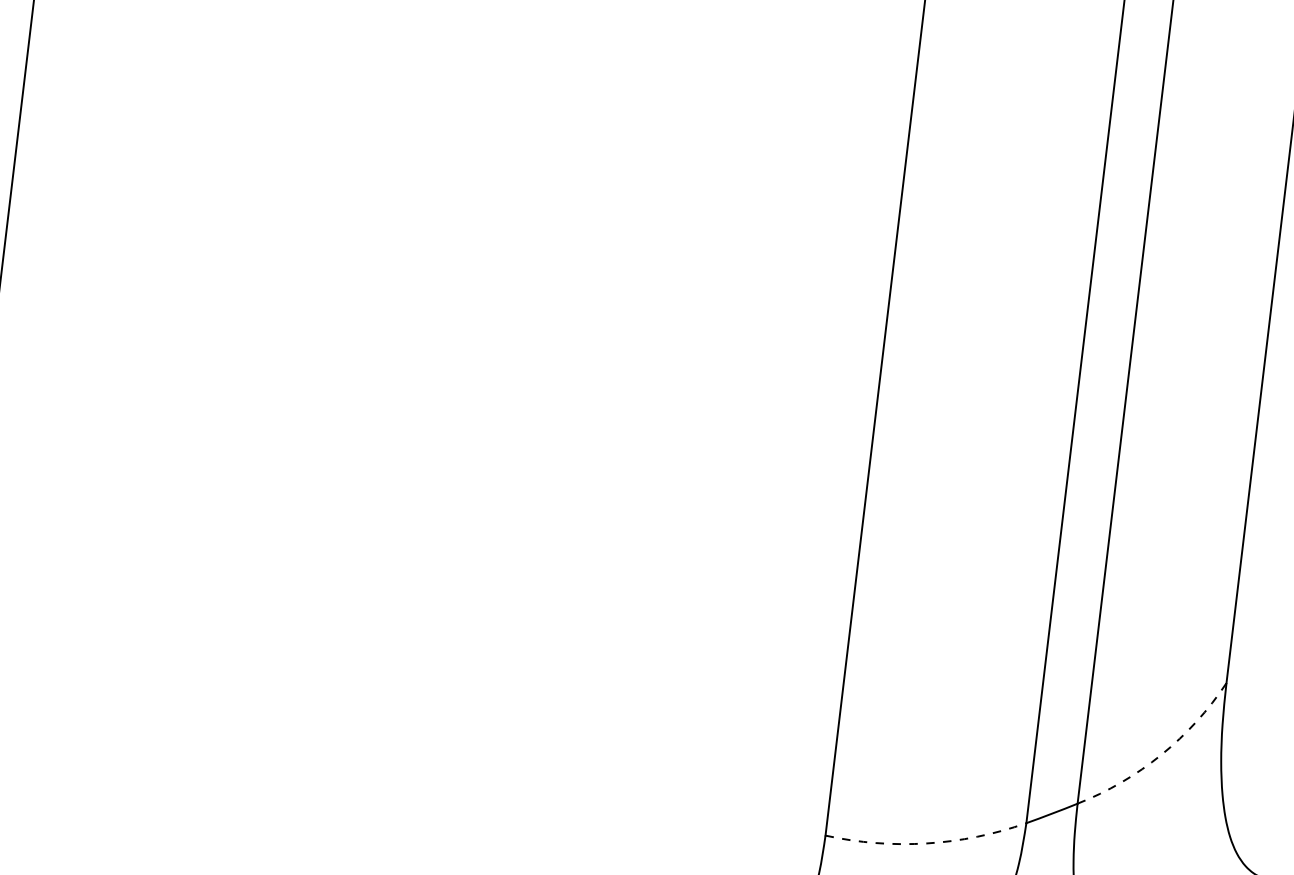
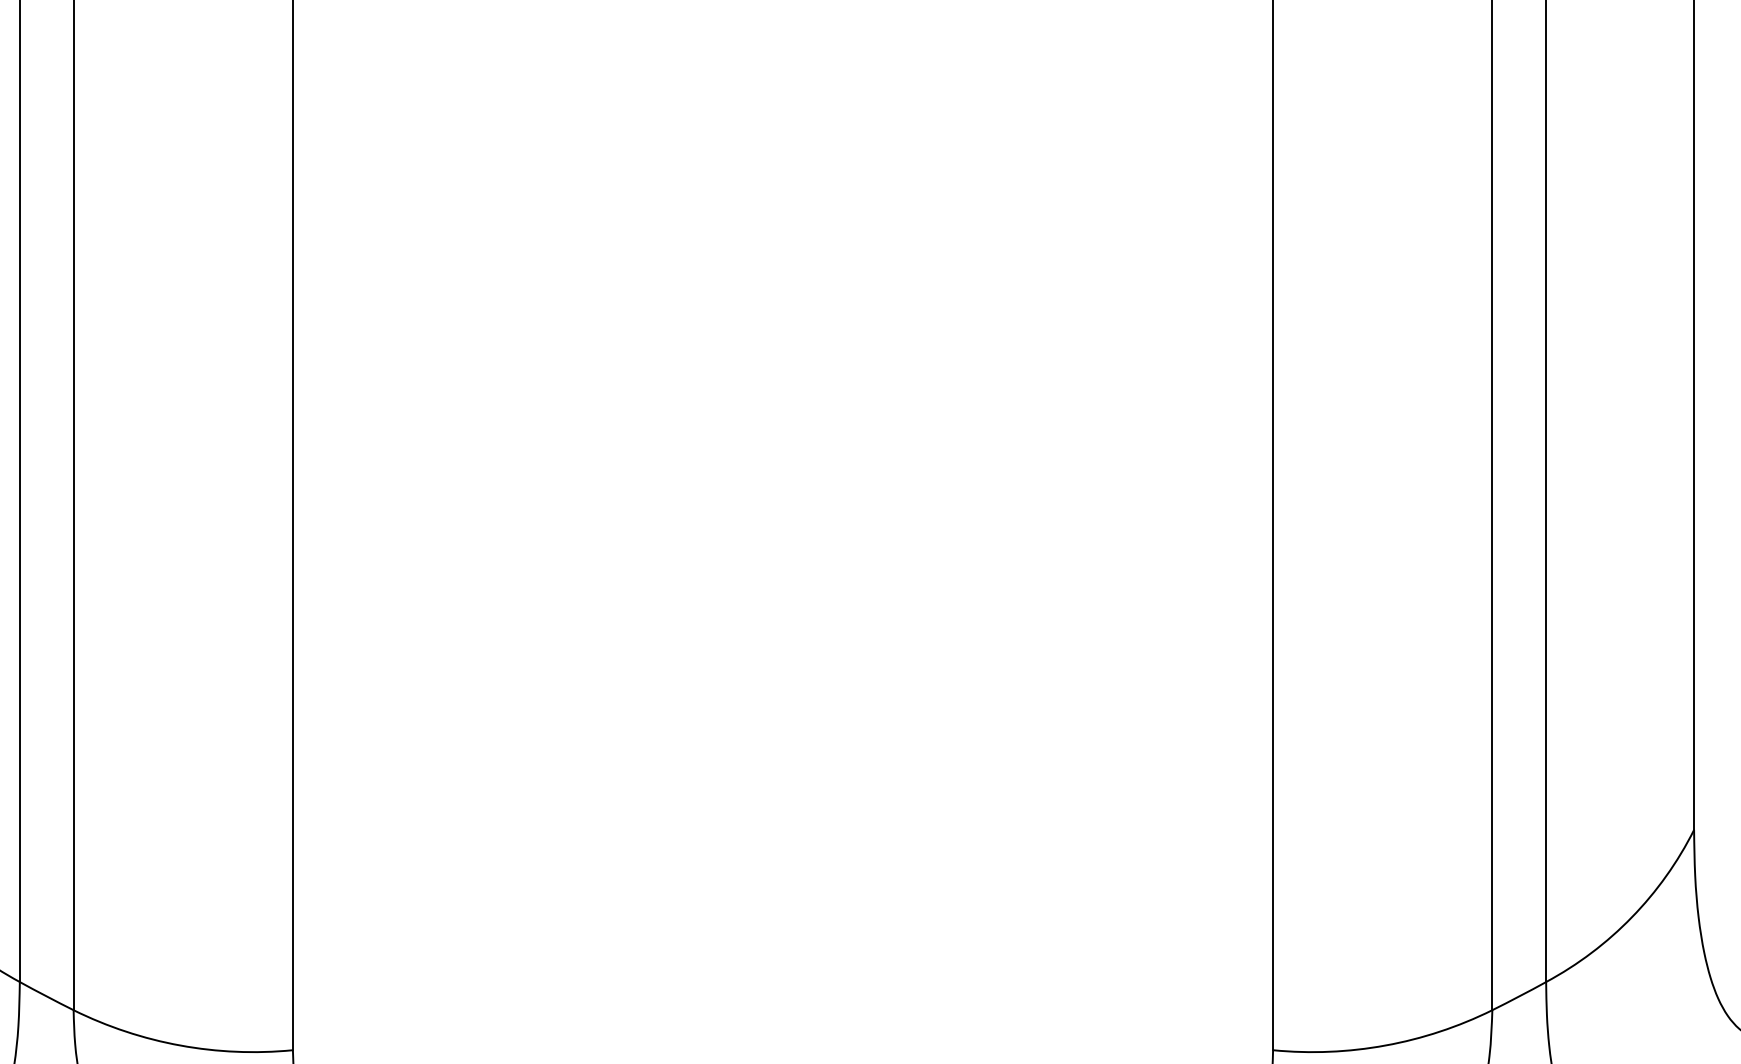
arc: (1161, 754) -> (1631, 917), dashed -> solid
arc: (926, 843) -> (1385, 1045), dashed -> solid

